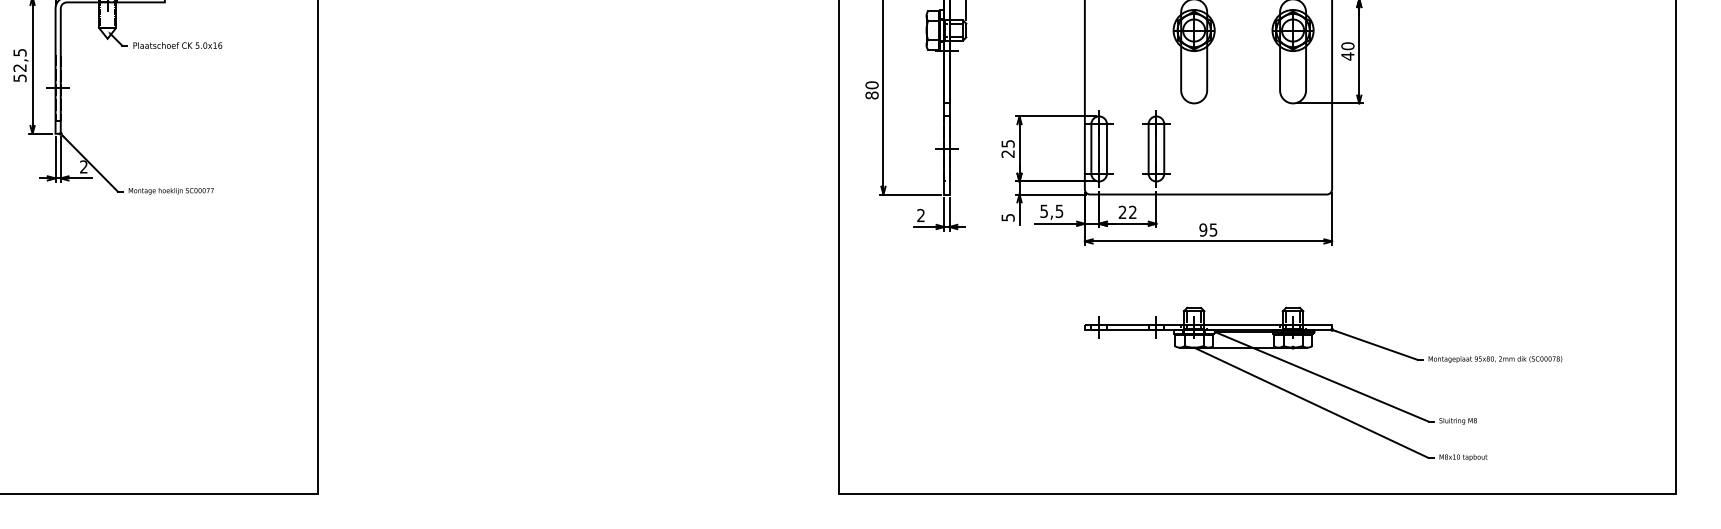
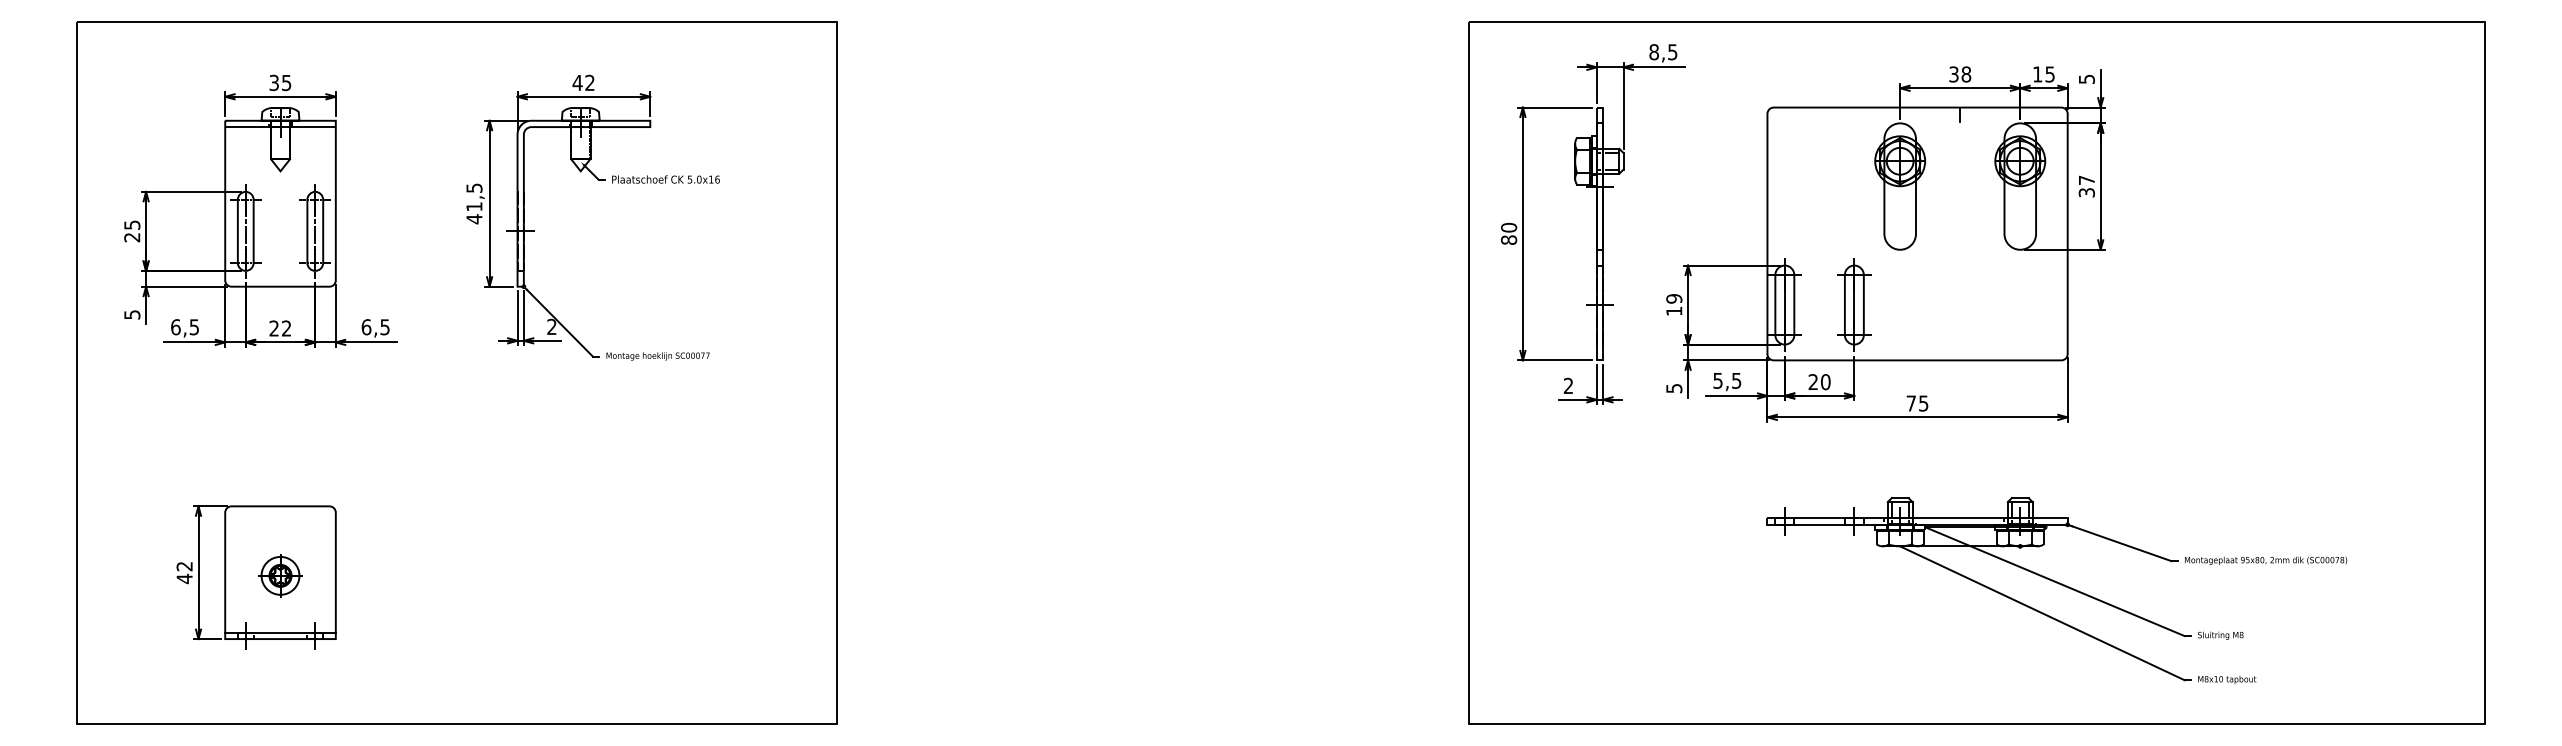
text: (1347, 51) -> (2086, 186), 40 -> 37
text: (20, 73) -> (474, 213), 52,5 -> 41,5
text: (1008, 148) -> (1674, 304), 25 -> 19
text: (1132, 212) -> (1825, 382), 22 -> 20
text: (1203, 230) -> (1911, 403), 95 -> 75

